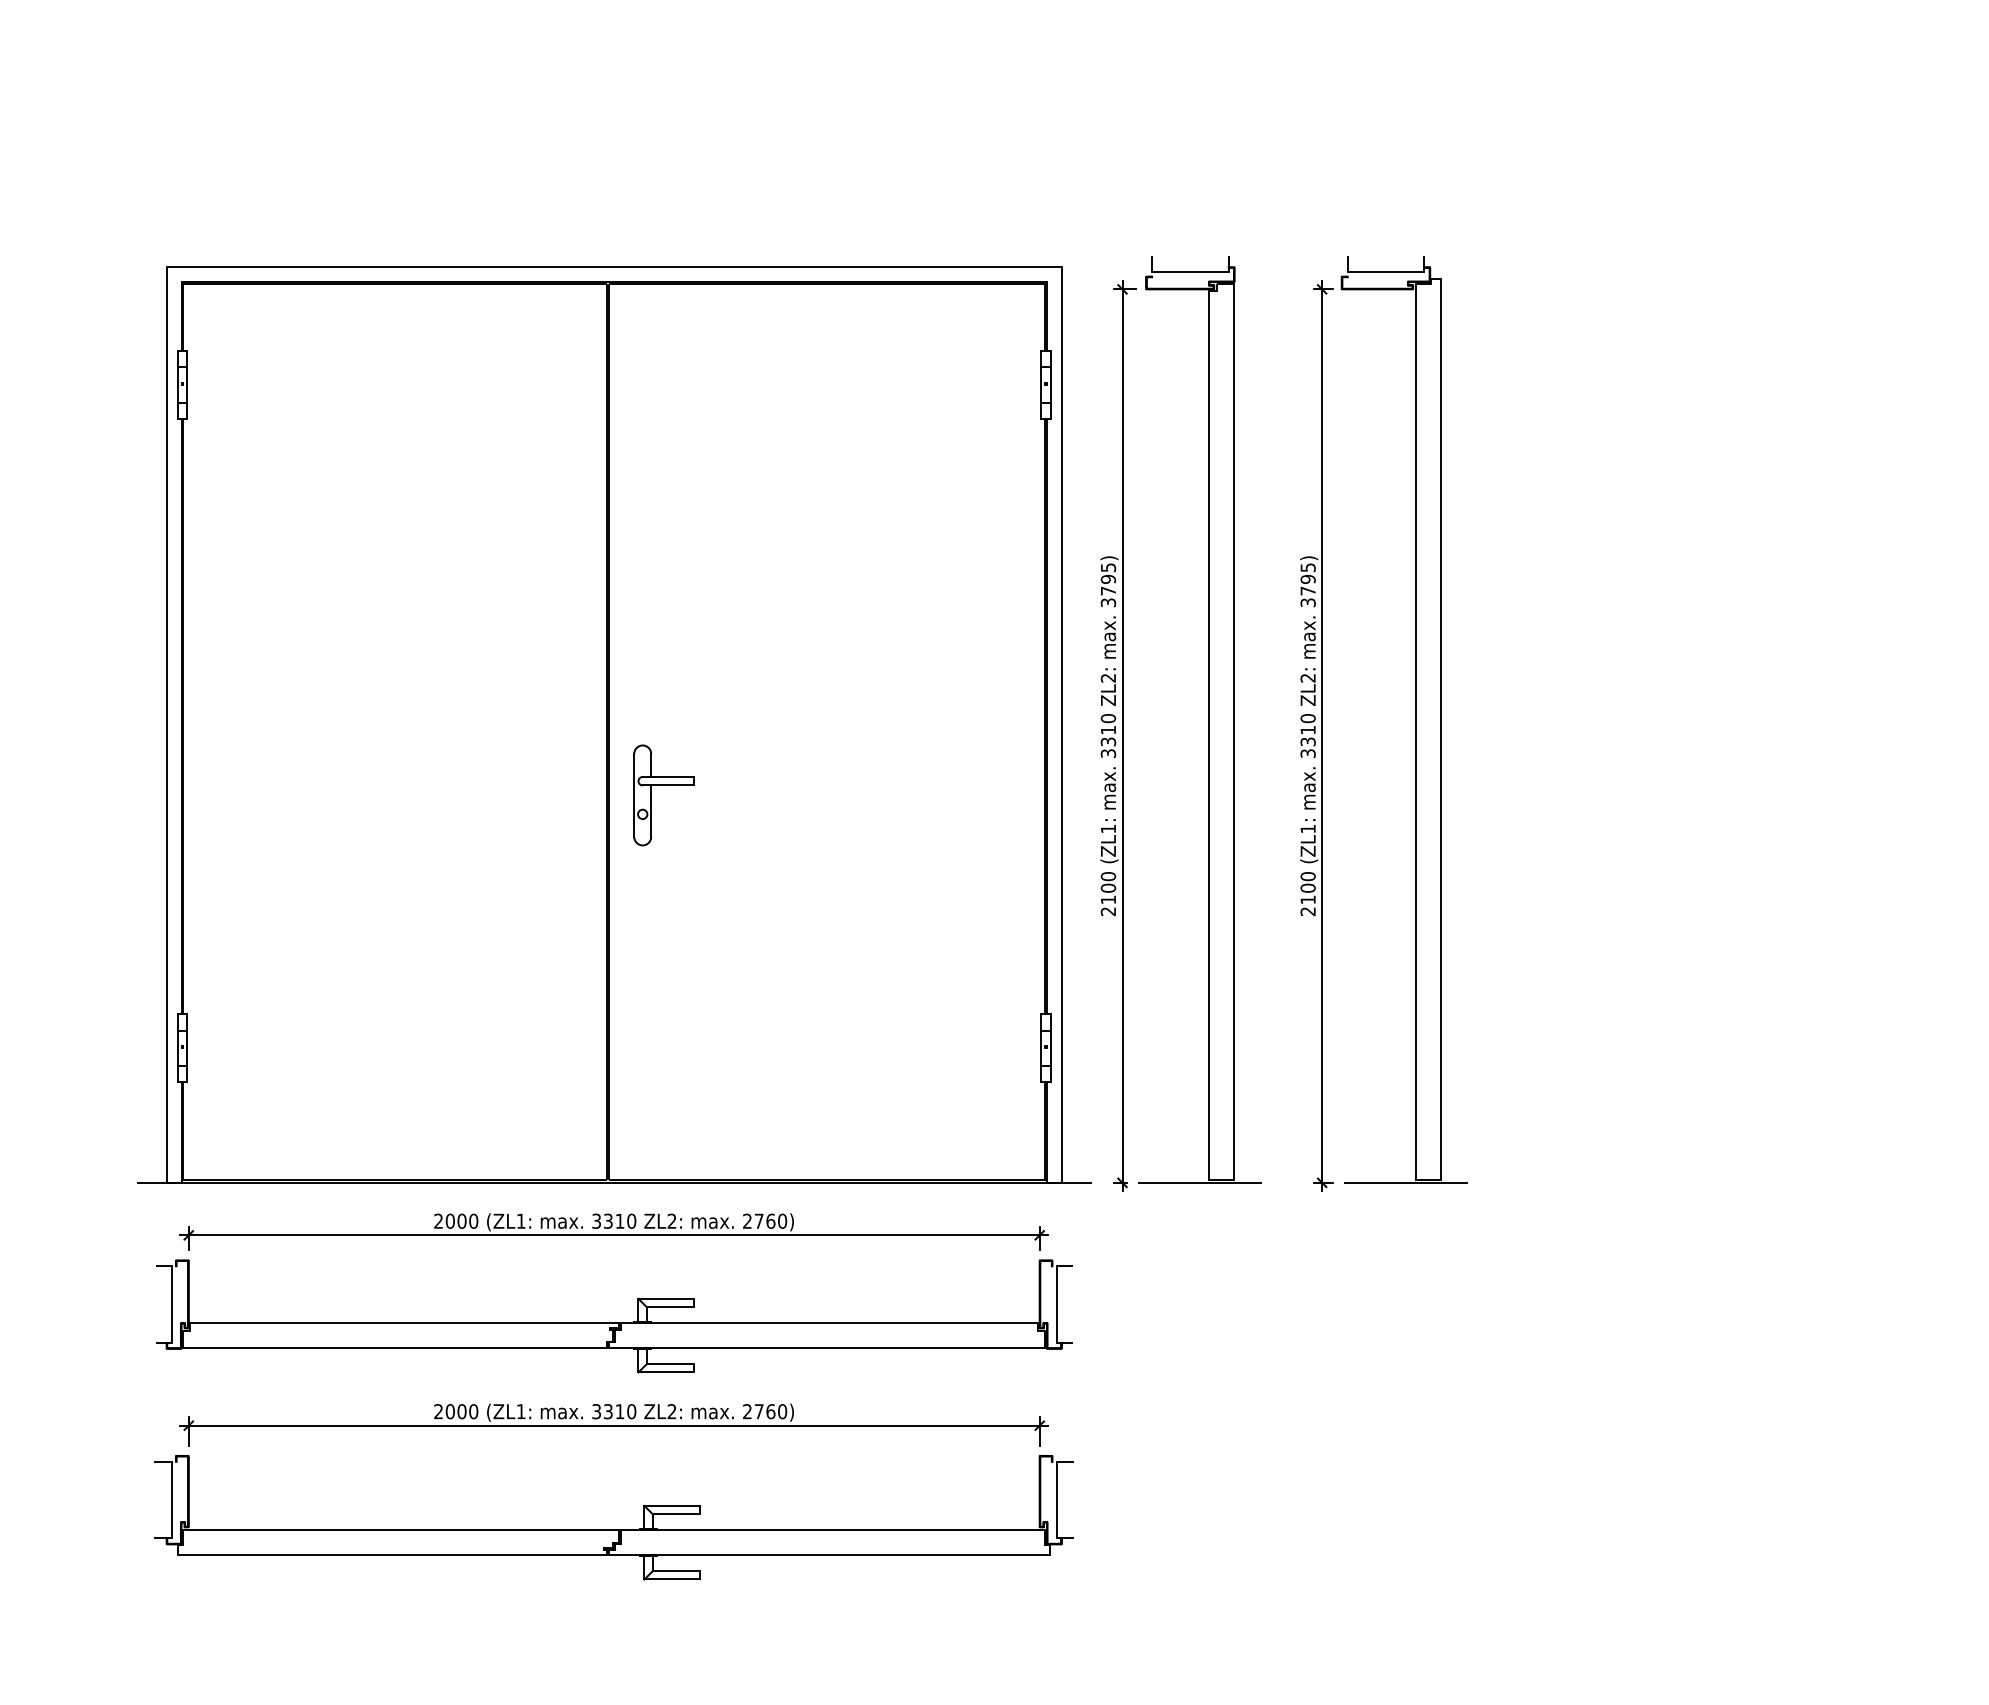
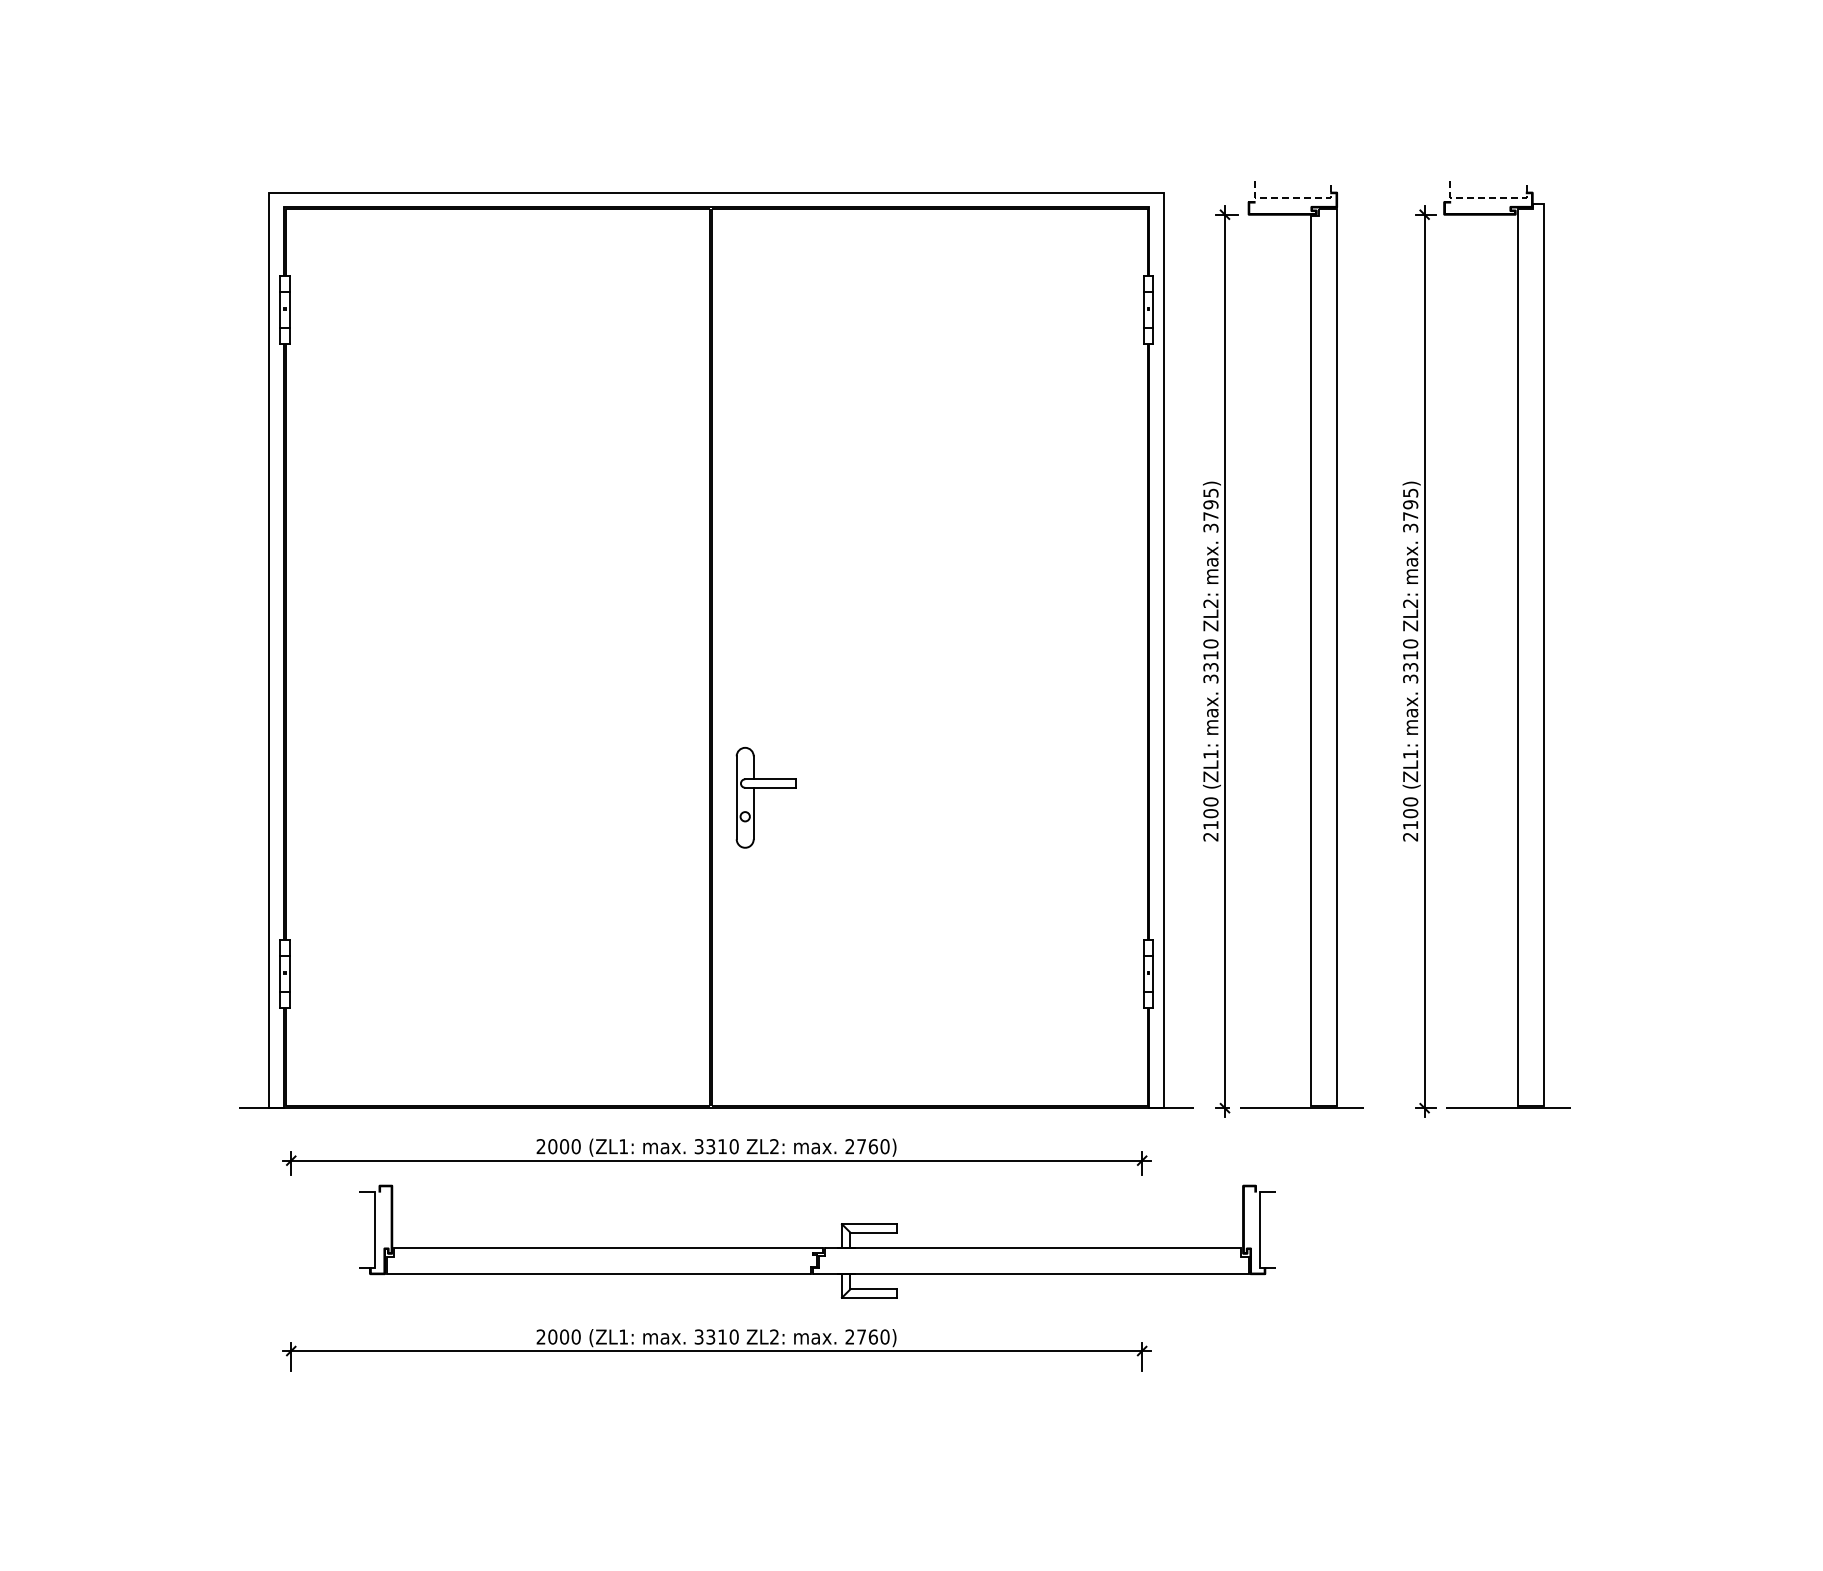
line: (1190, 272) -> (1292, 197), solid -> dashed
line: (1386, 272) -> (1488, 197), solid -> dashed
part: (663, 785) -> (765, 787), moved
part: (614, 1316) -> (817, 1241), moved
part: (613, 1529) -> (715, 1454), removed

